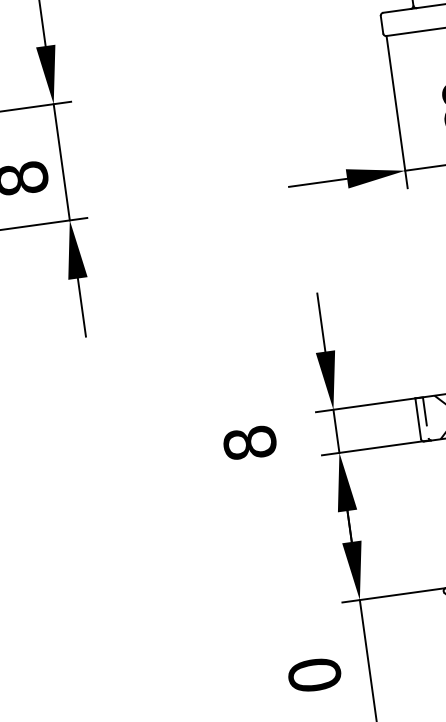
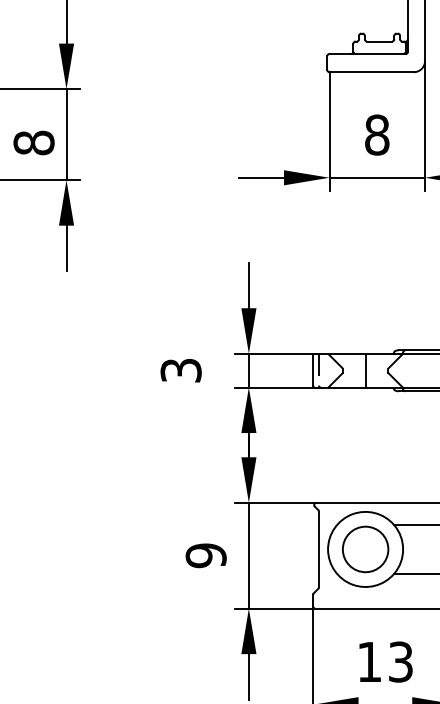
text: (249, 443) -> (180, 370), 8 -> 3
text: (313, 675) -> (205, 555), 0 -> 9

